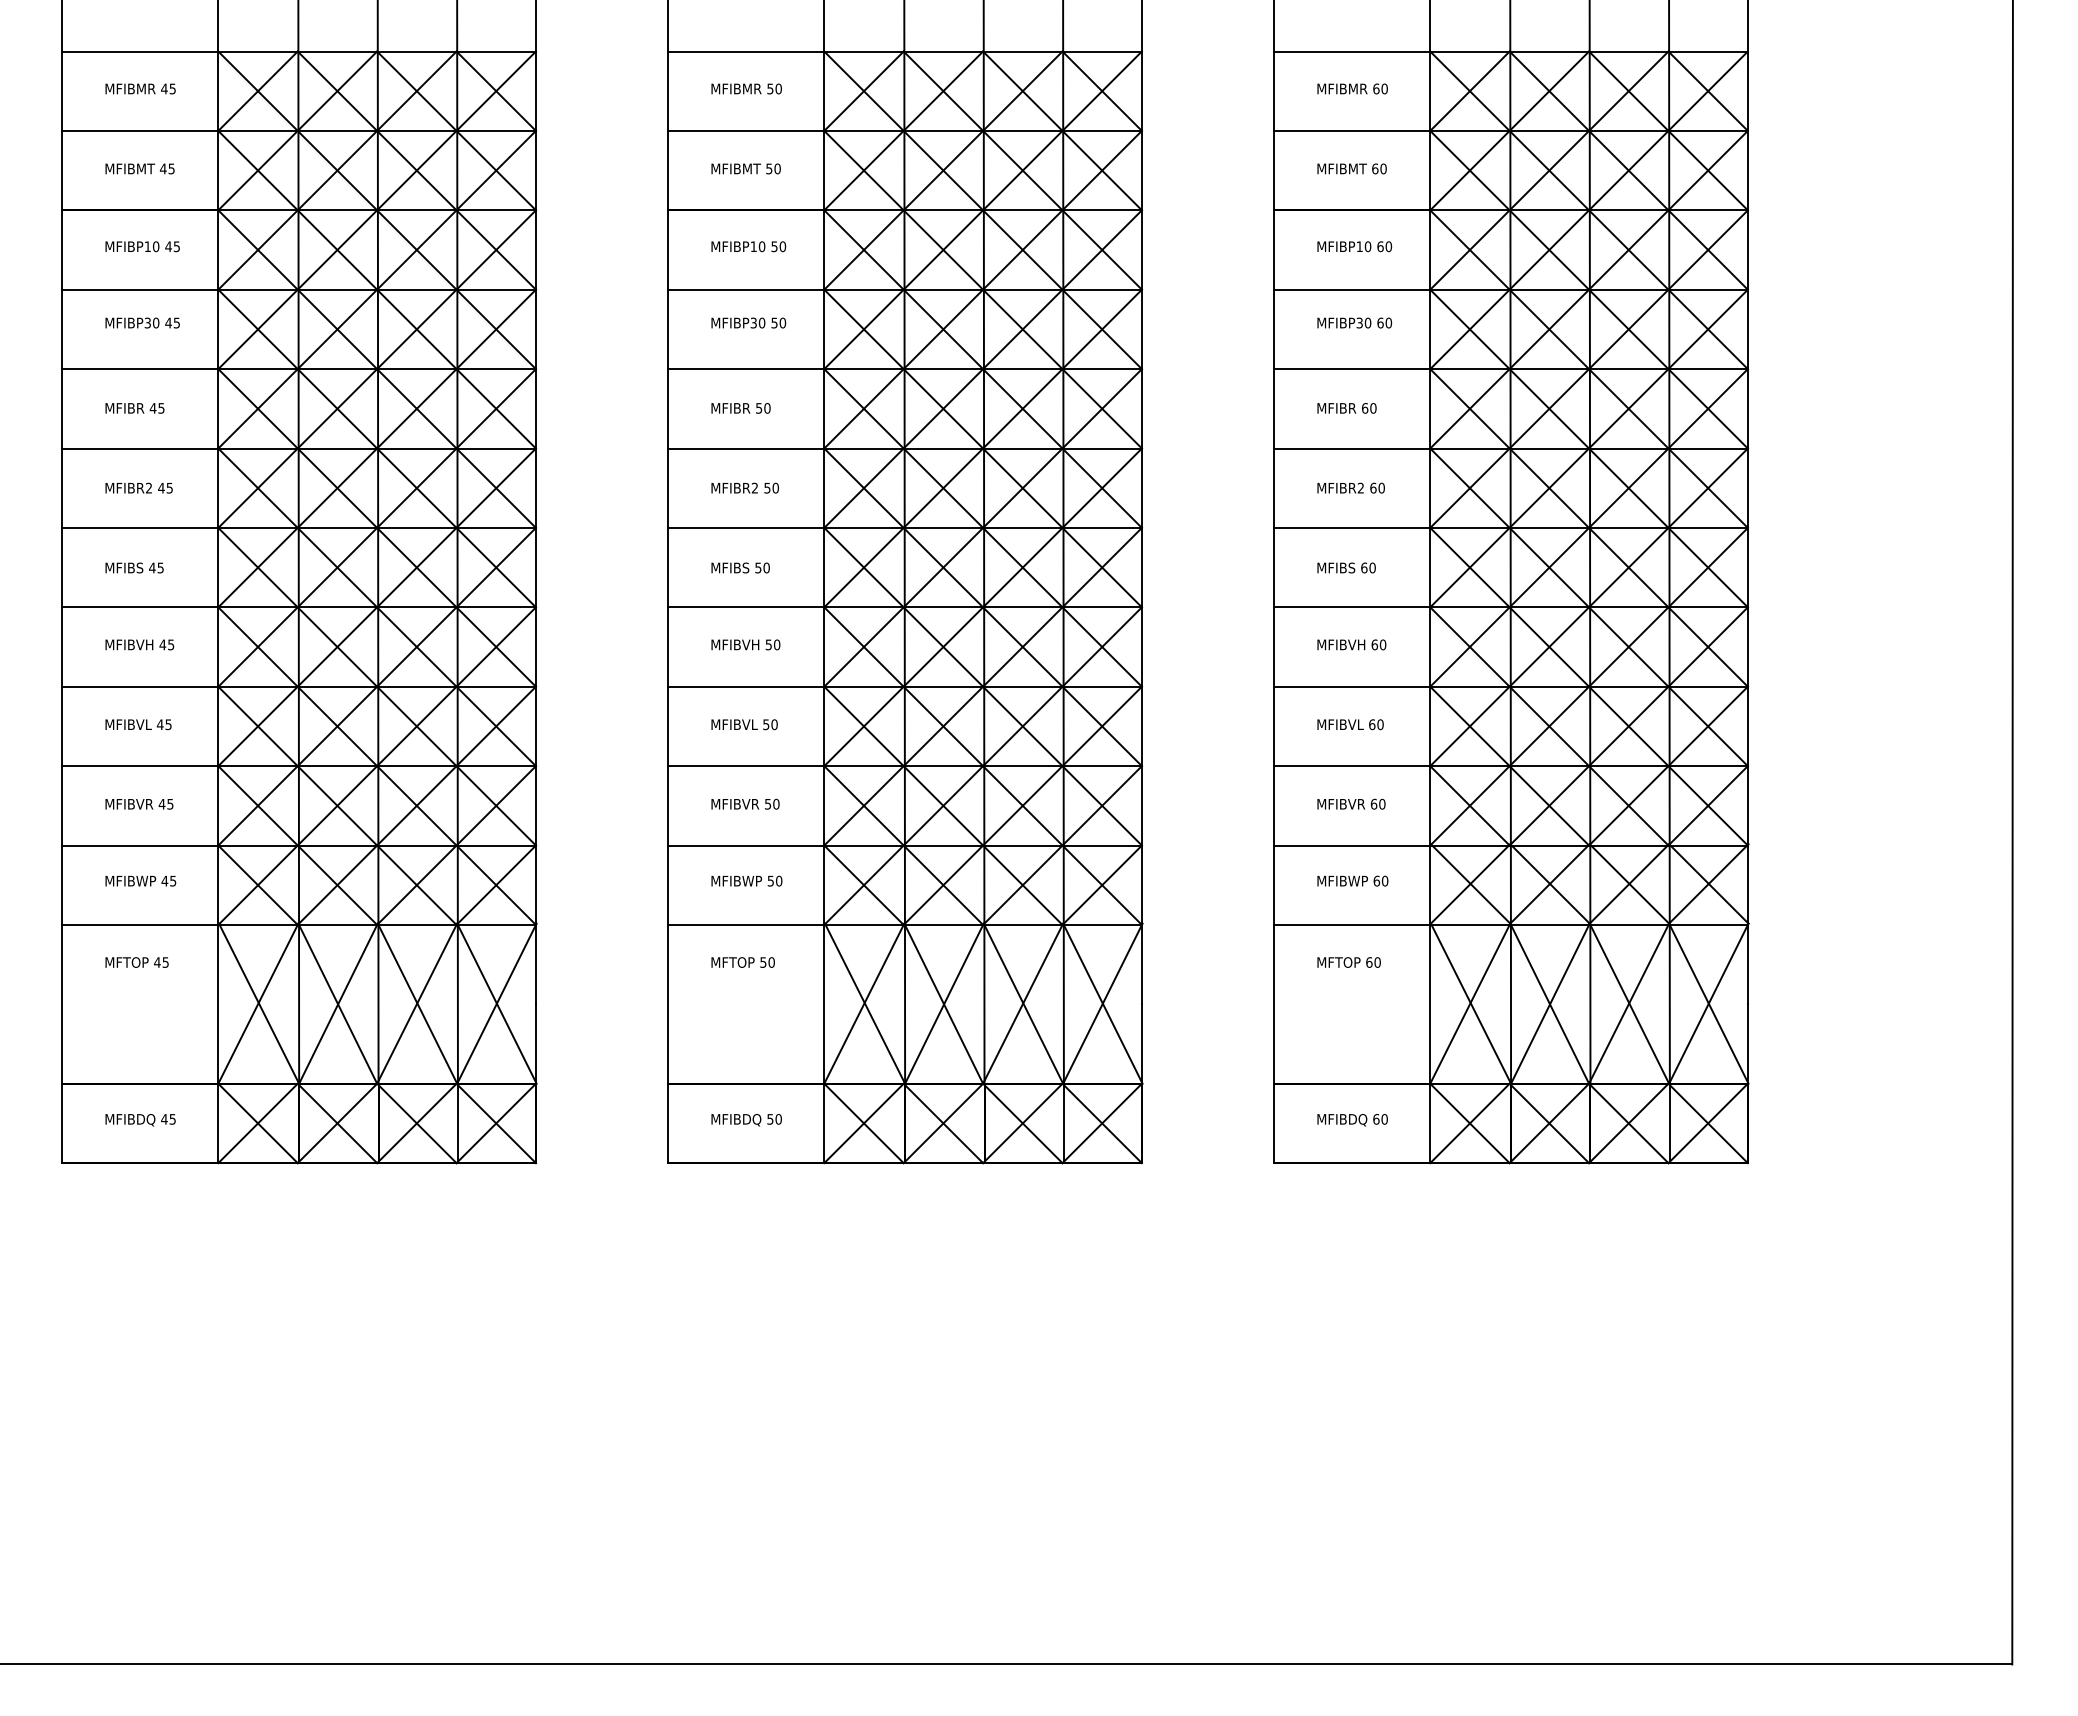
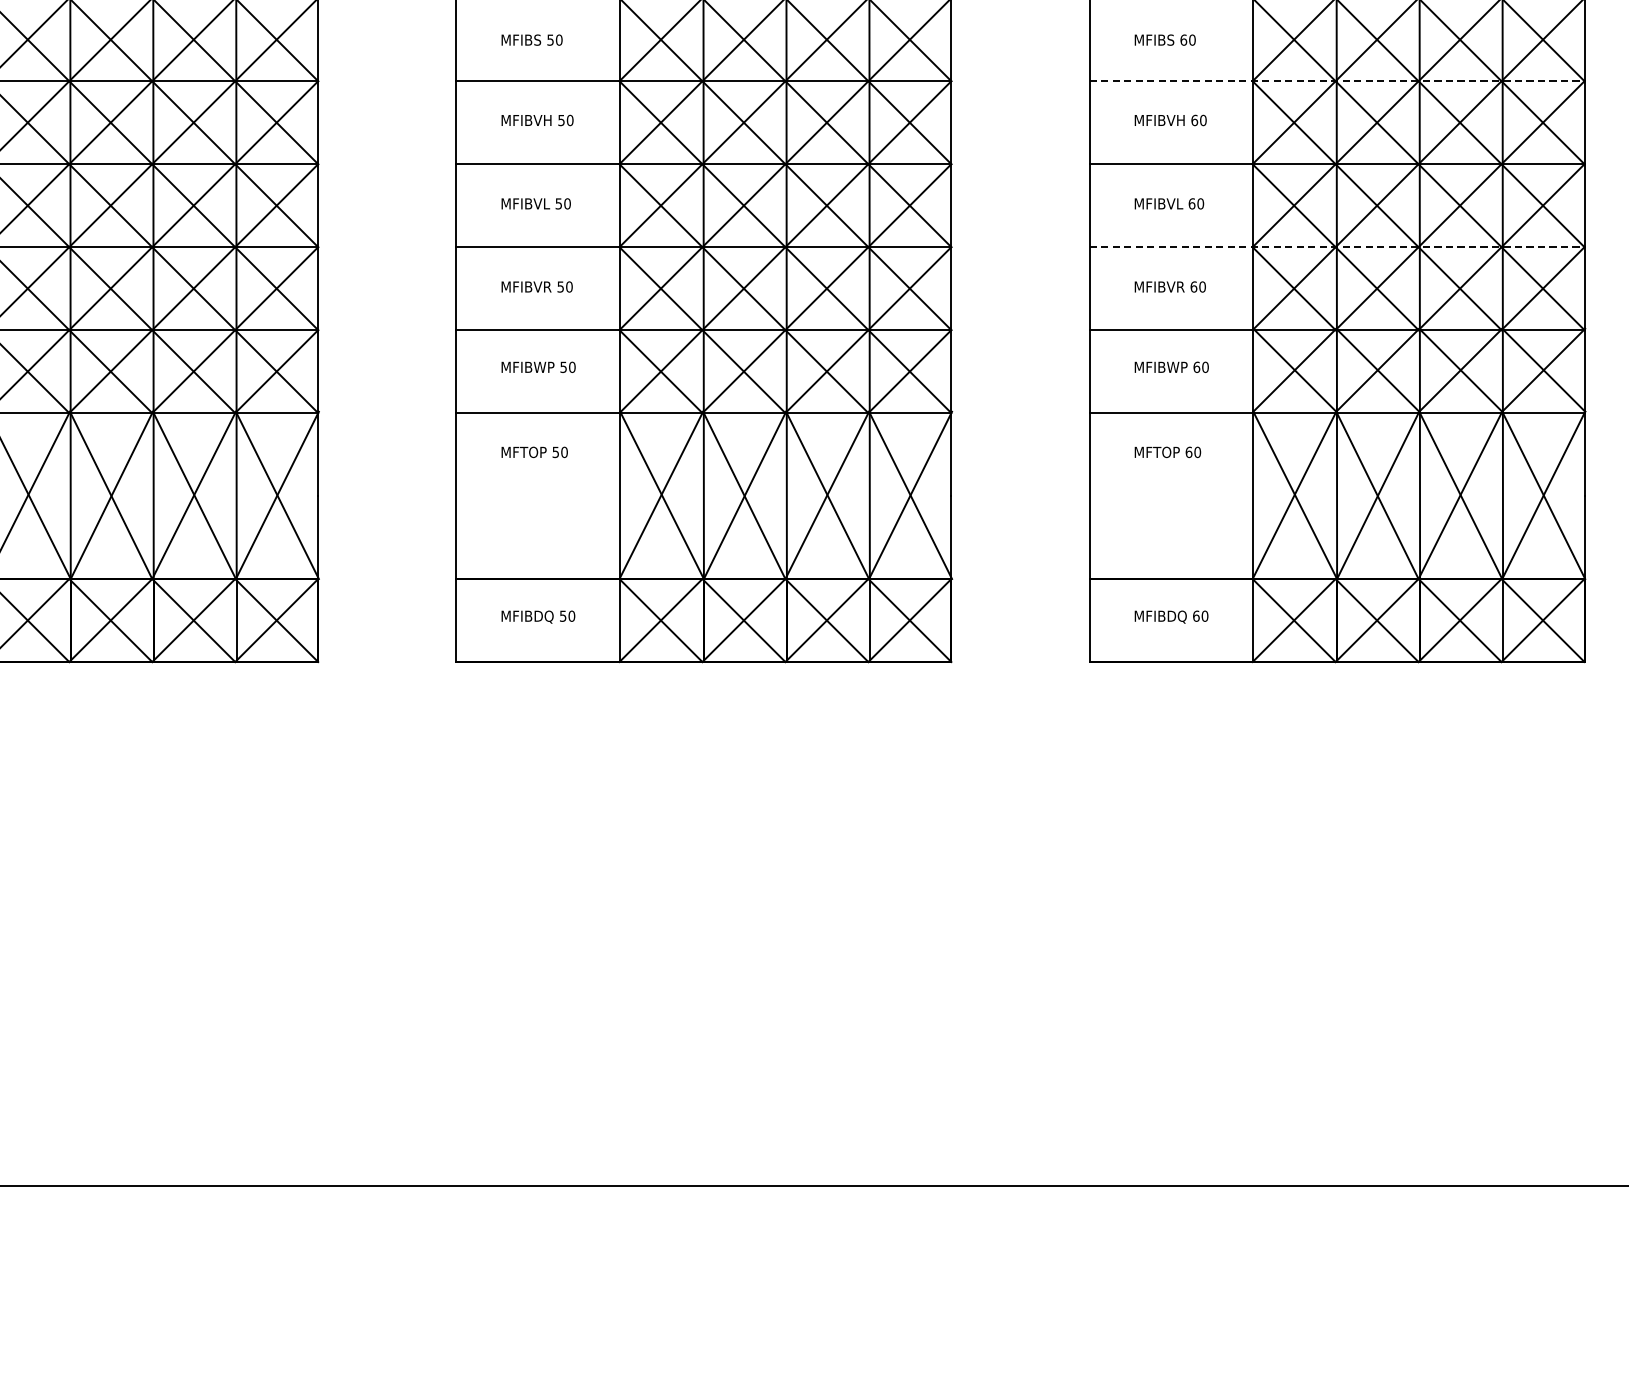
line: (1511, 607) -> (1337, 81), solid -> dashed
line: (1511, 766) -> (1337, 247), solid -> dashed

